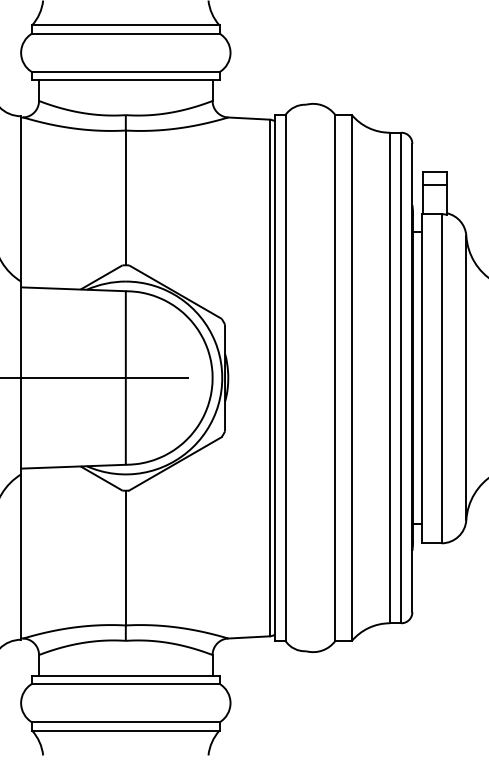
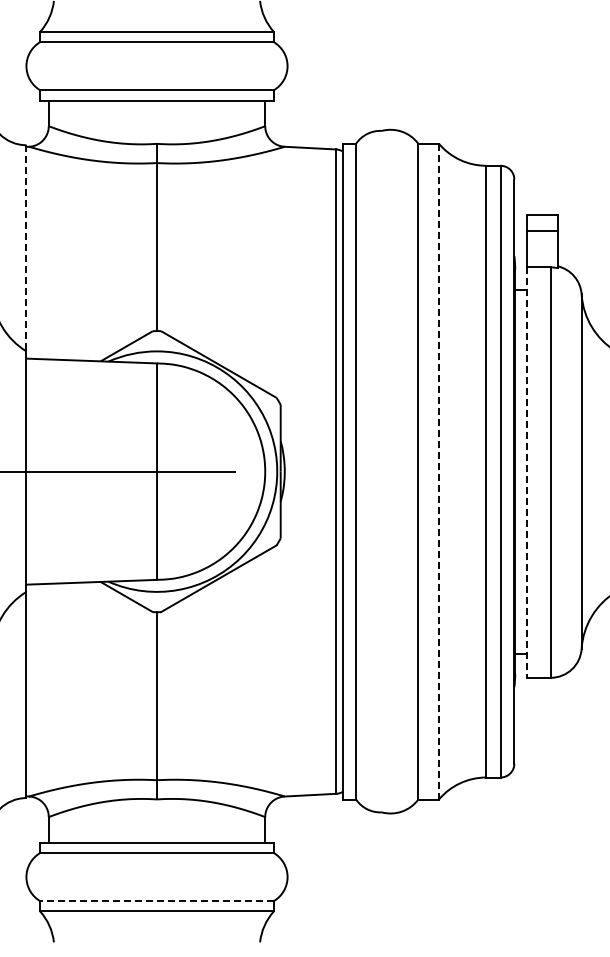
line: (21, 199) -> (26, 248), solid -> dashed
line: (351, 378) -> (438, 472), solid -> dashed
line: (422, 379) -> (526, 473), solid -> dashed
line: (126, 722) -> (157, 901), solid -> dashed

